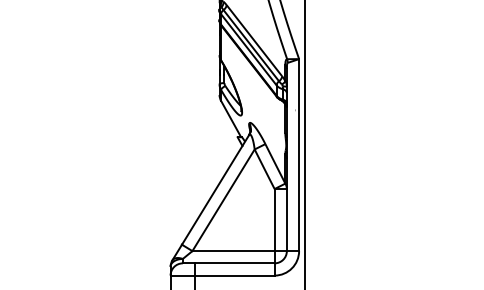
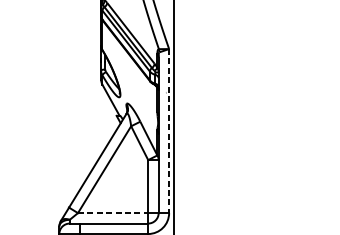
line: (299, 155) -> (169, 131), solid -> dashed
line: (234, 251) -> (113, 213), solid -> dashed

